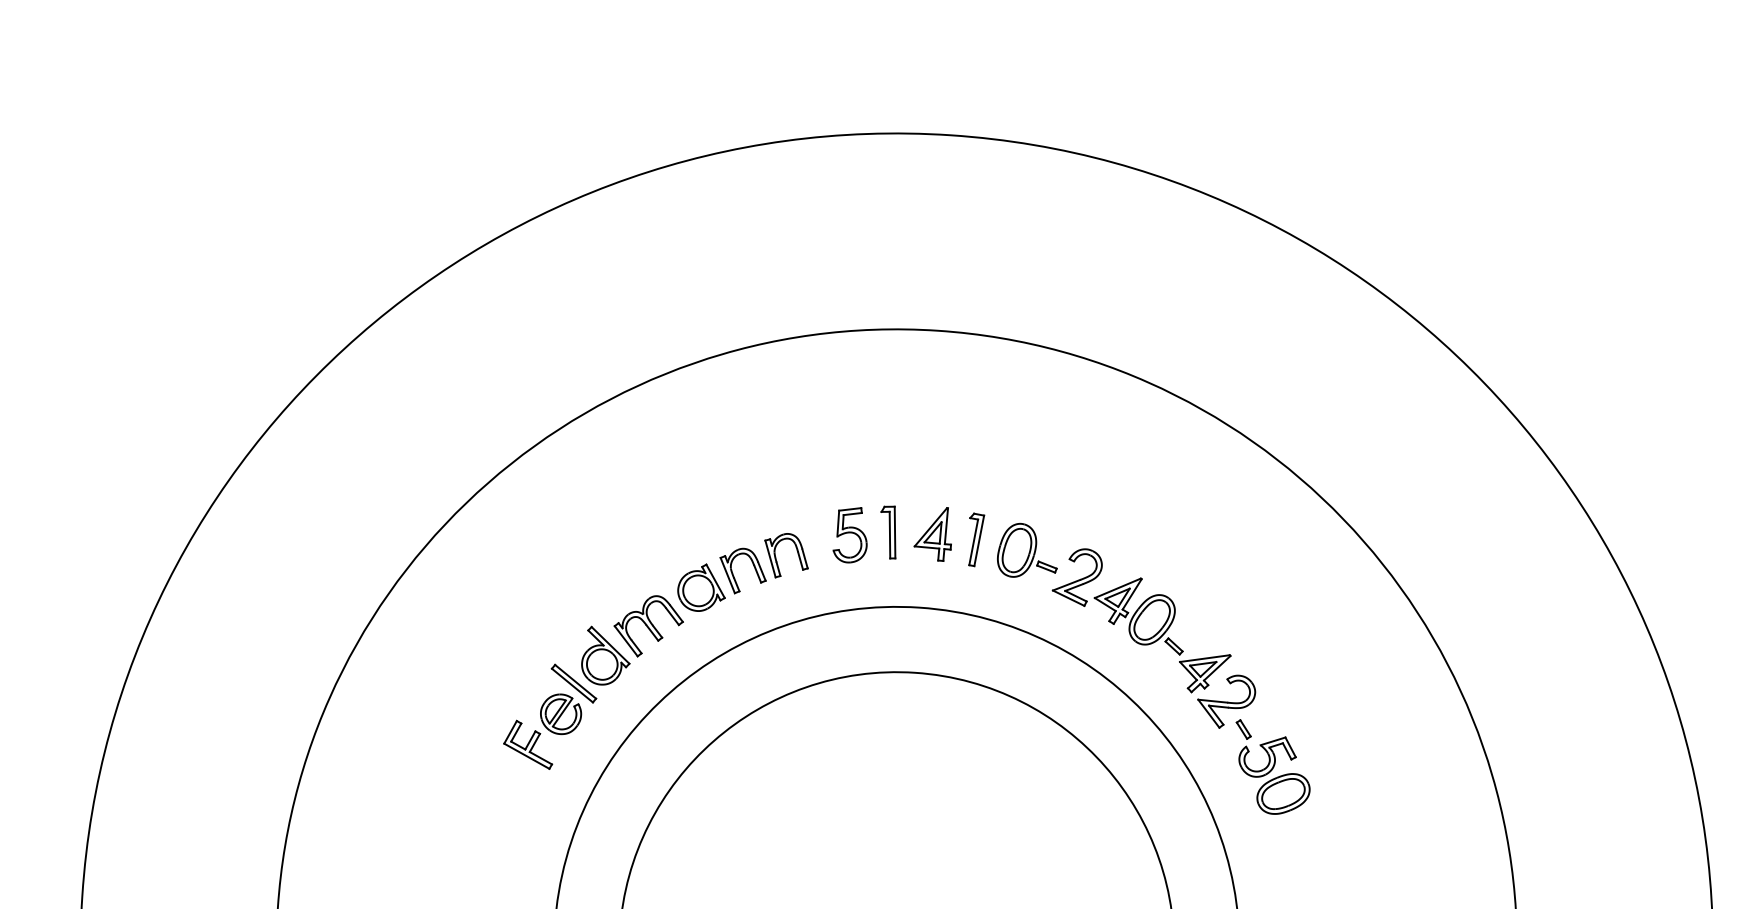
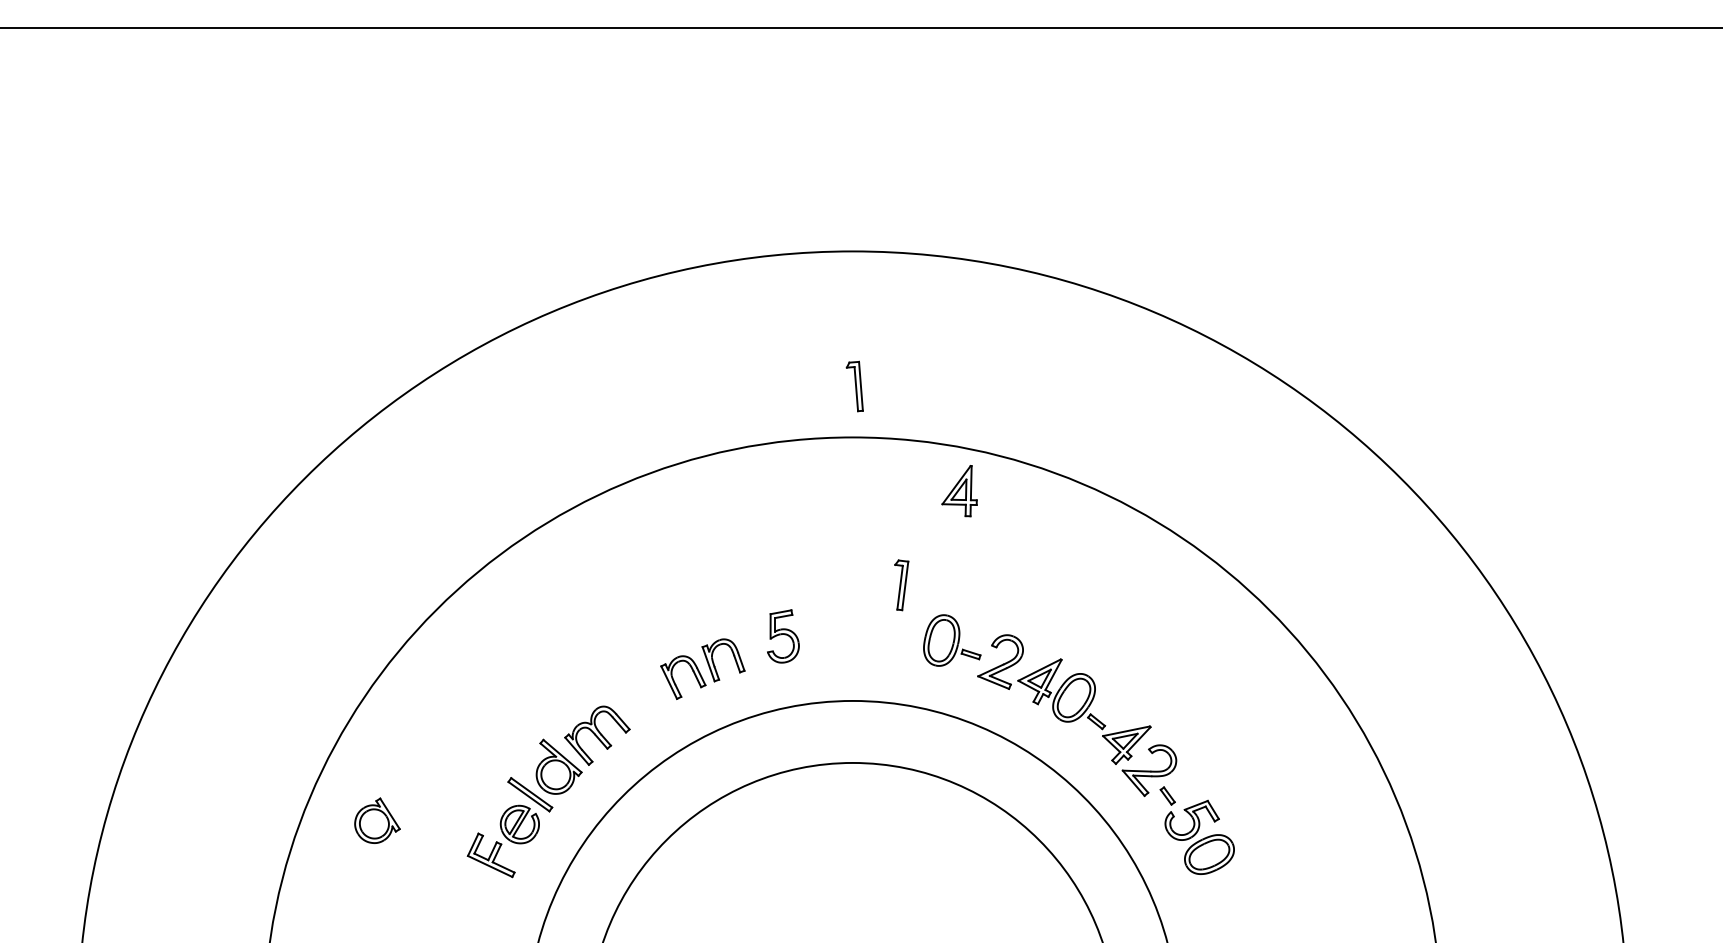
part: (888, 532) -> (854, 386), moved
part: (933, 534) -> (959, 491), moved
part: (975, 540) -> (901, 585), moved
part: (701, 587) -> (377, 820), moved

